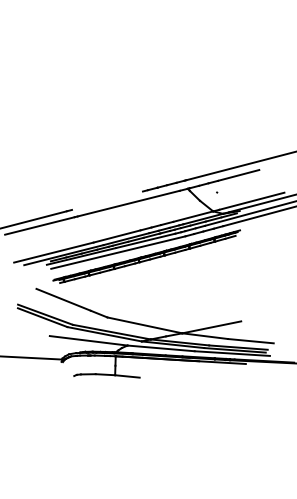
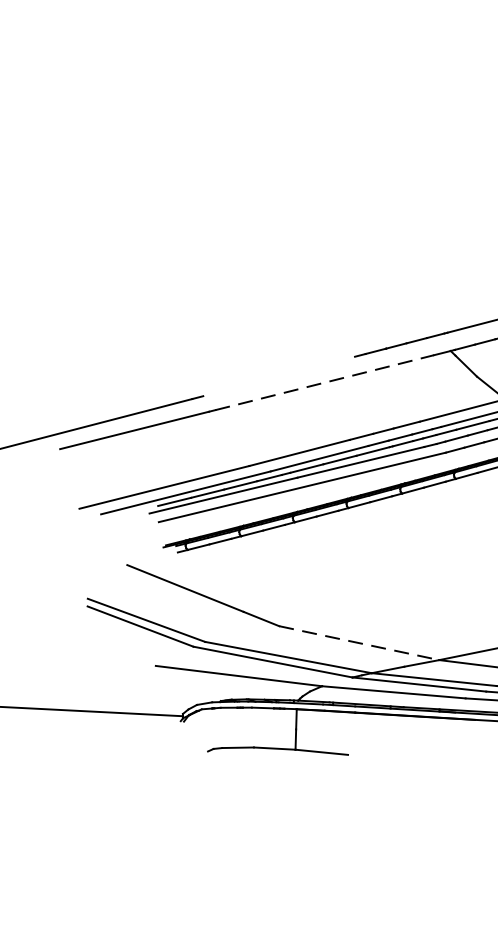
line: (128, 203) -> (324, 382), solid -> dashed
line: (145, 325) -> (360, 643), solid -> dashed

